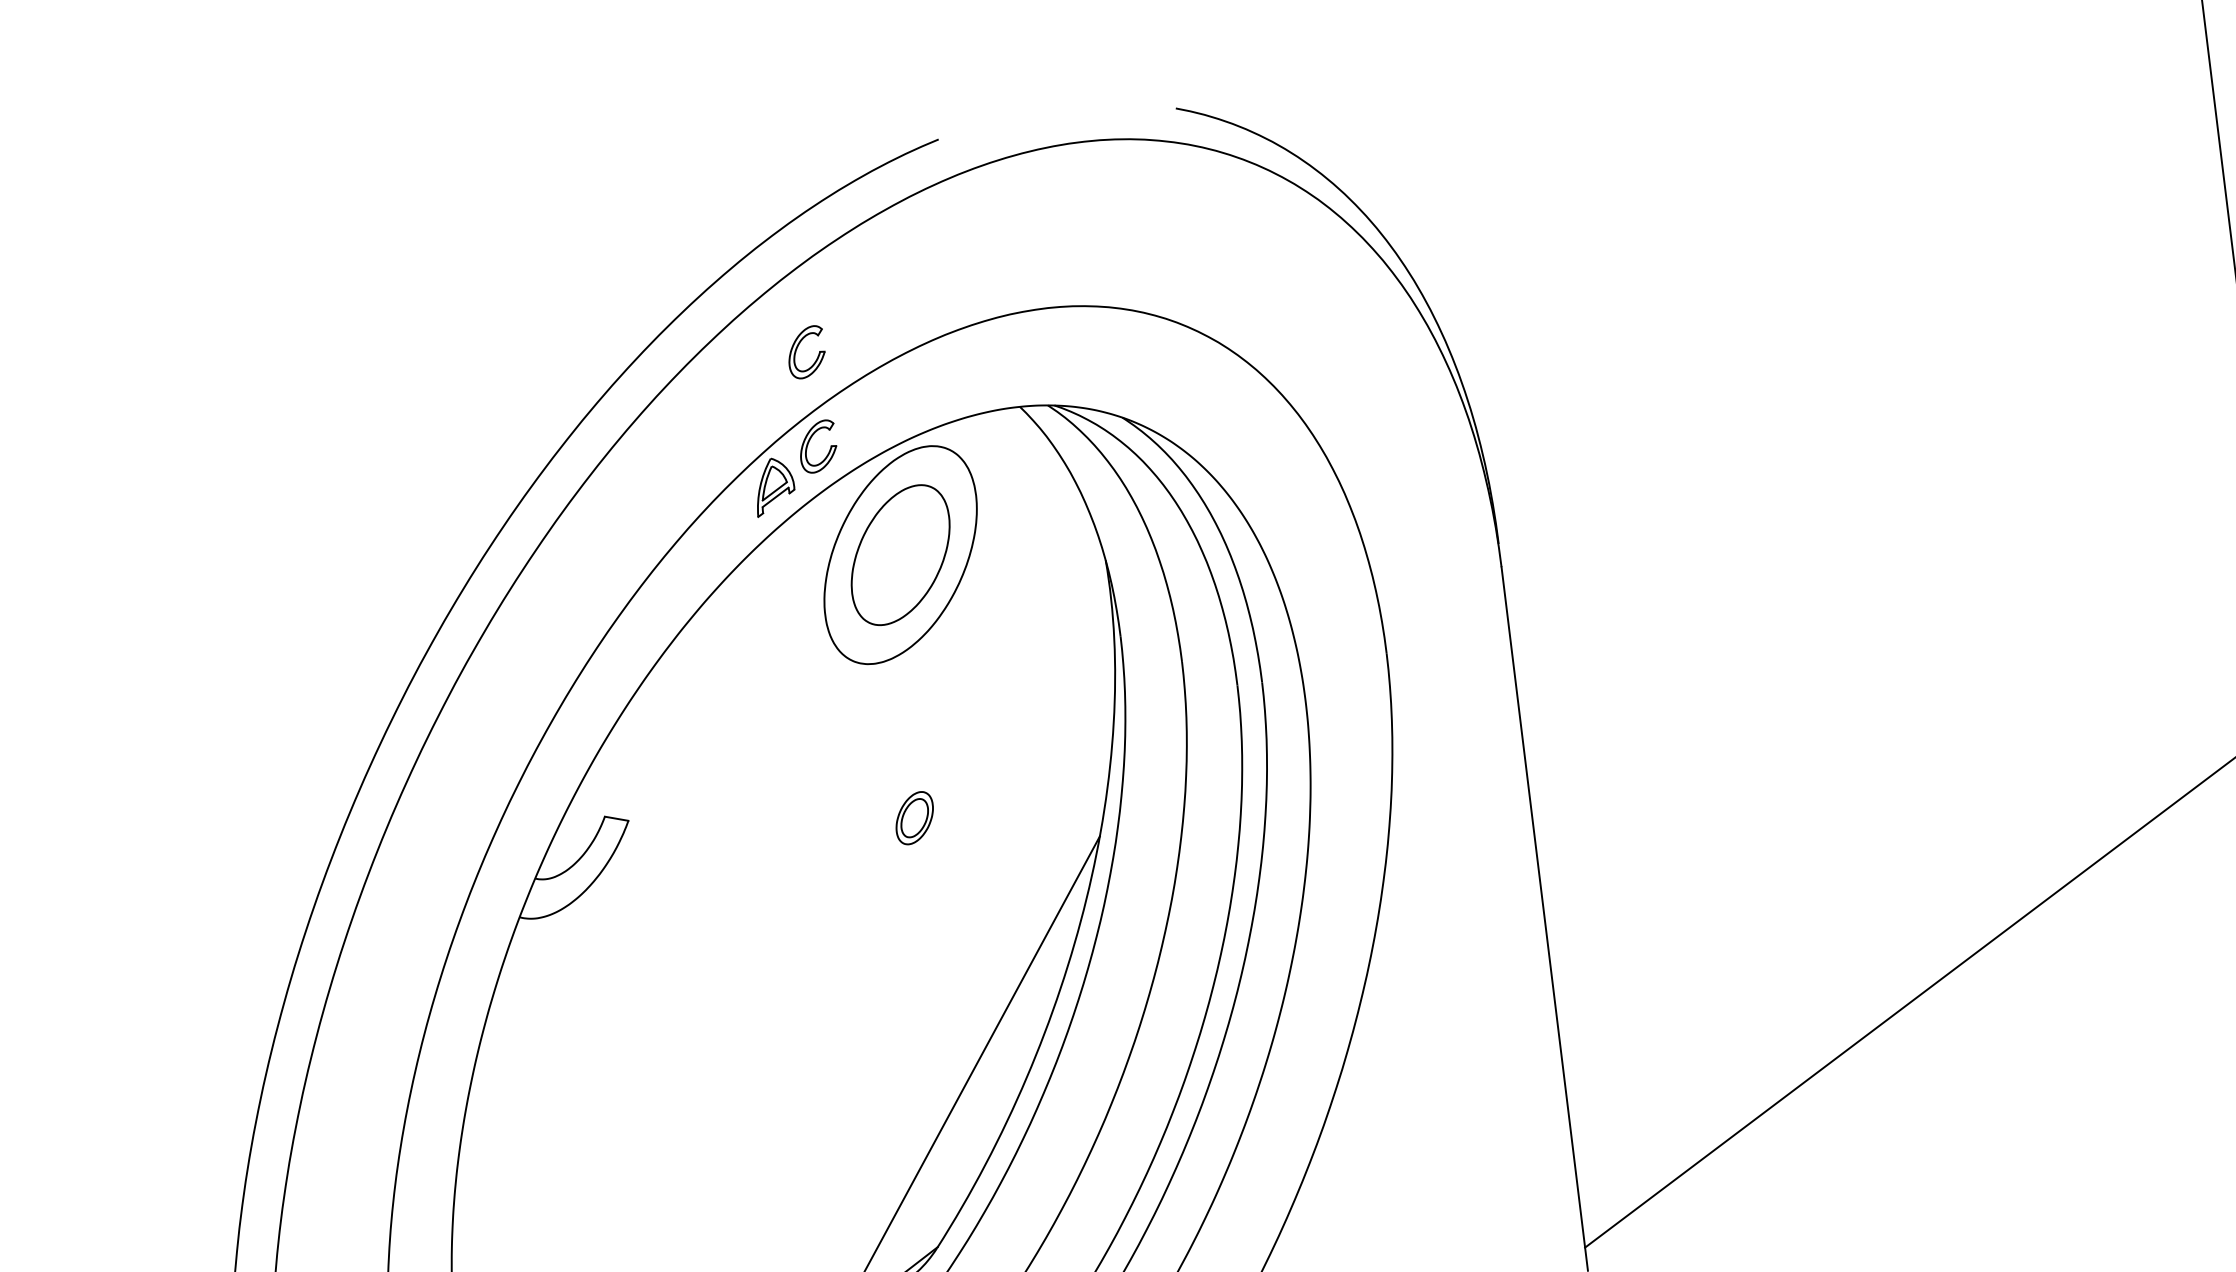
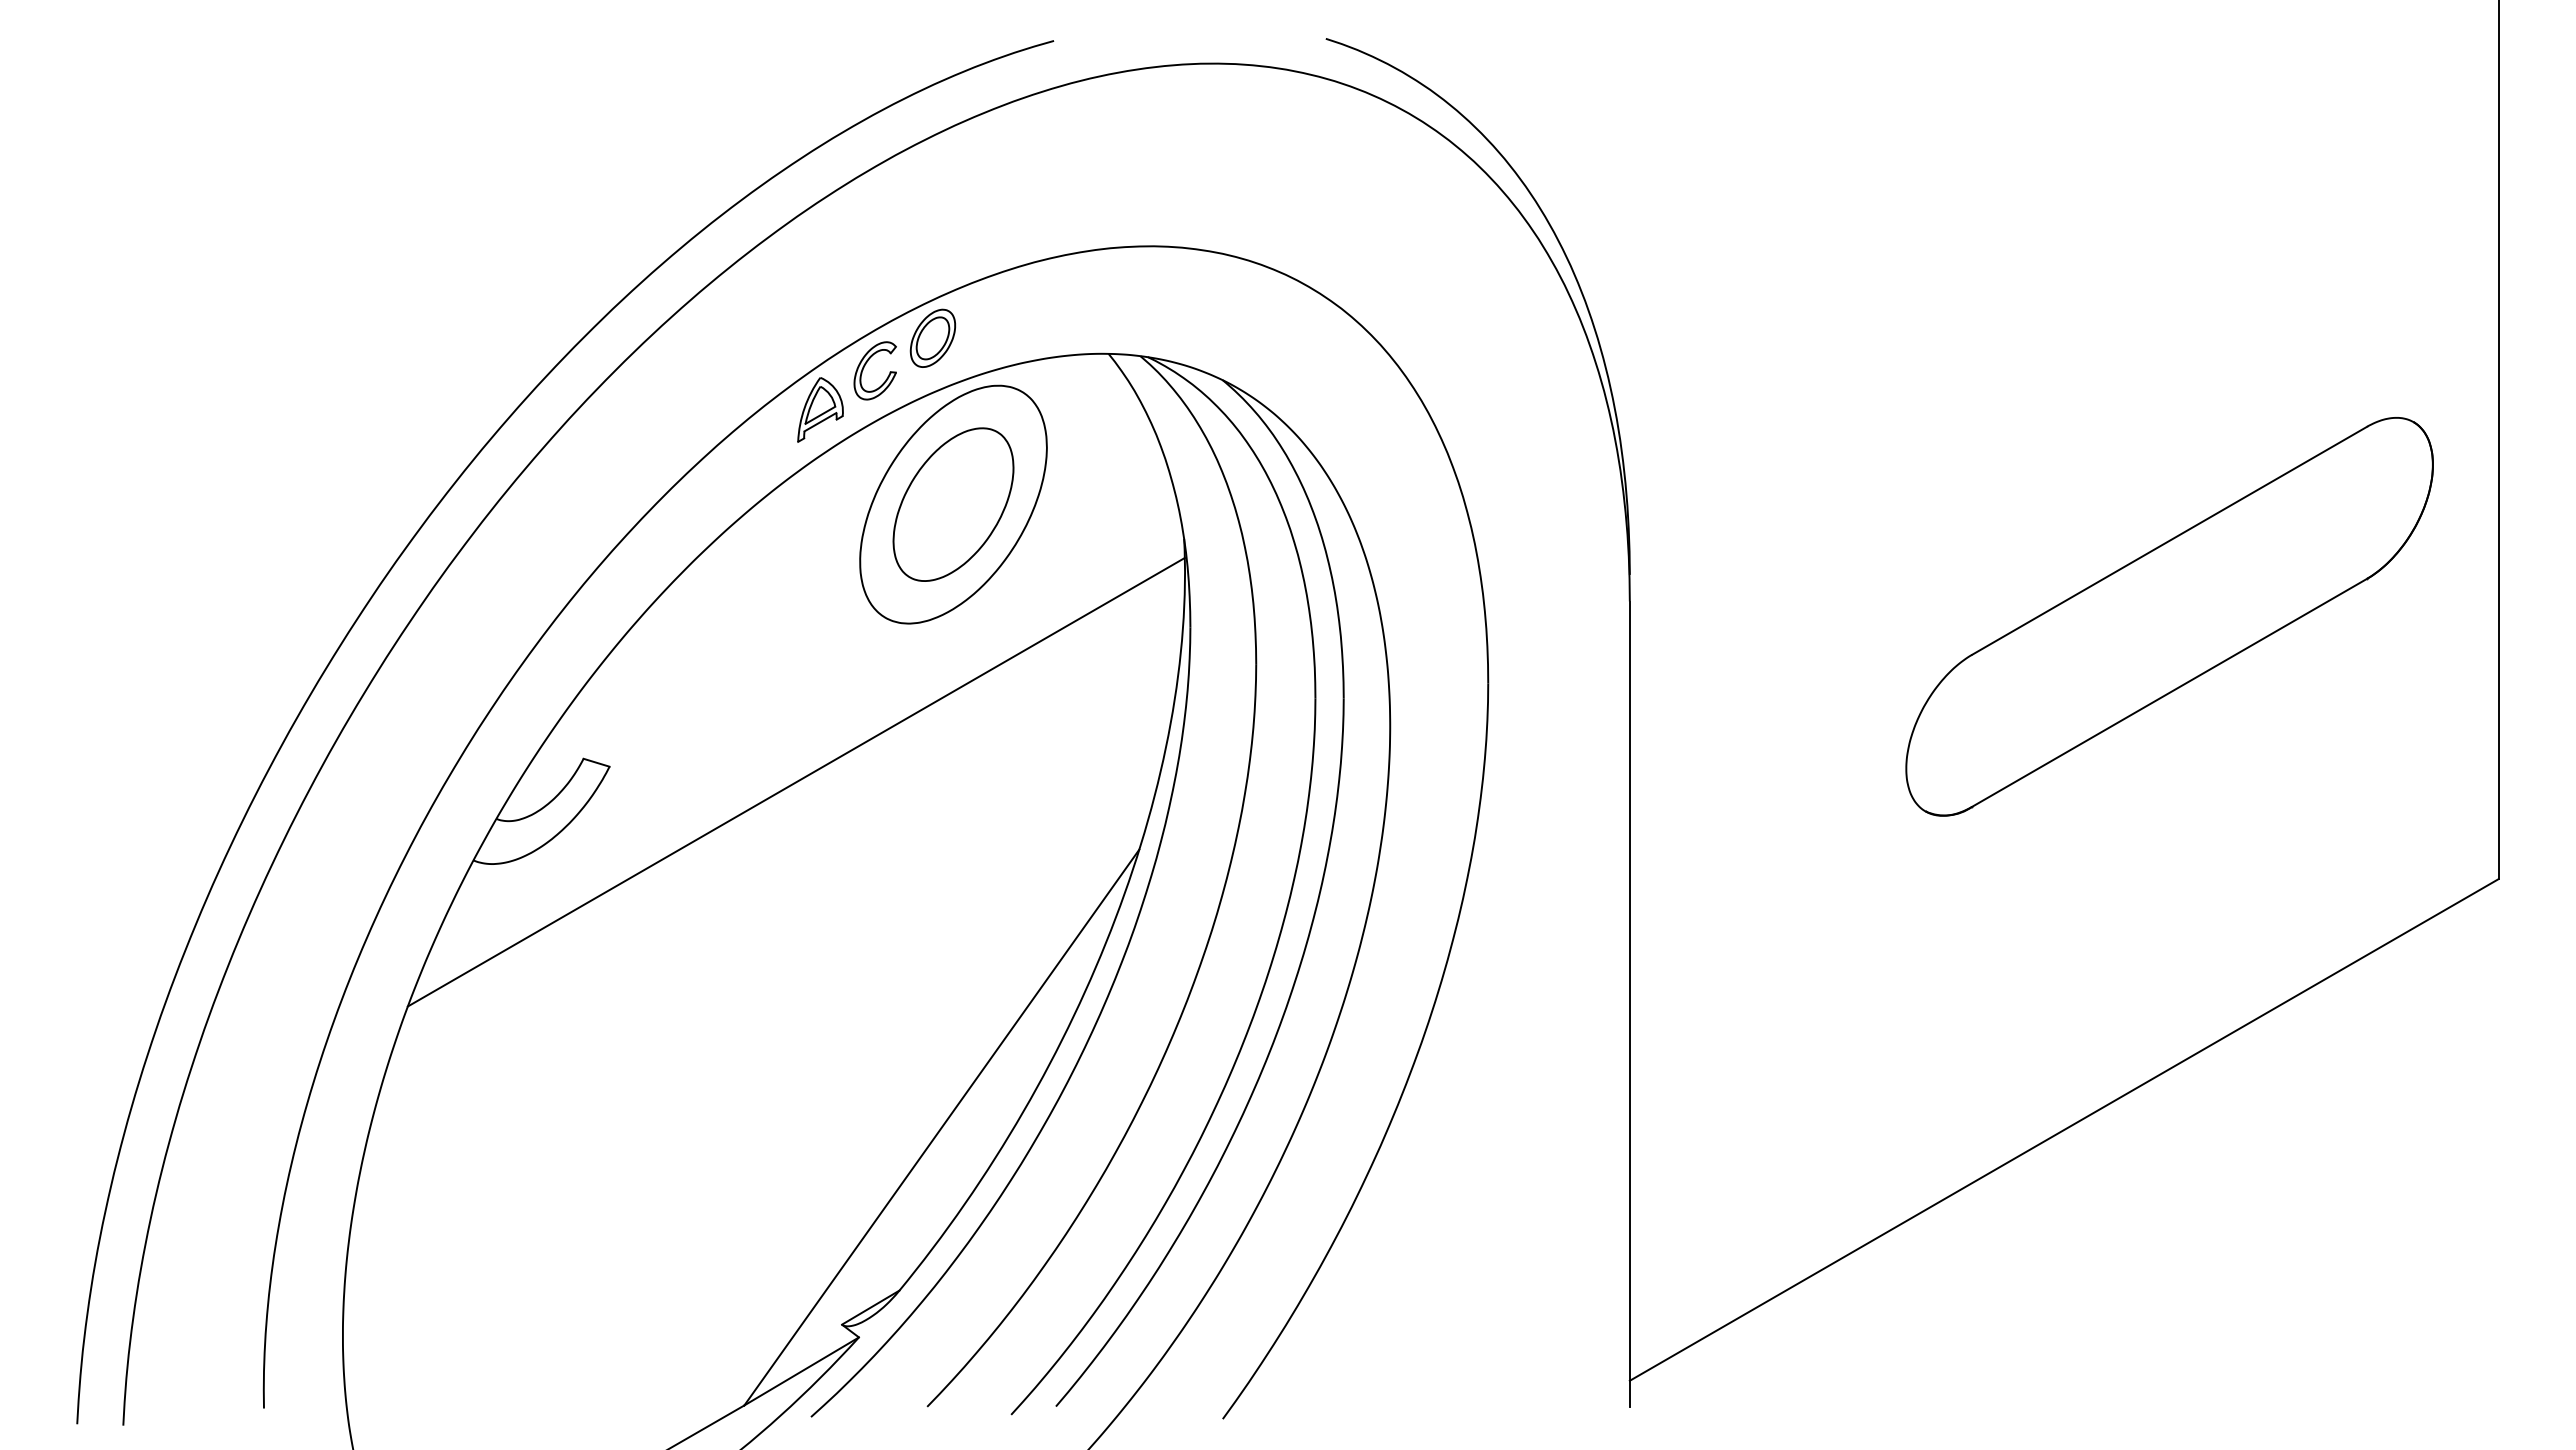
part: (798, 347) -> (866, 256), removed
part: (1974, 522) -> (2169, 616), added
line: (792, 813) -> (795, 781), added
part: (914, 817) -> (932, 337), moved

